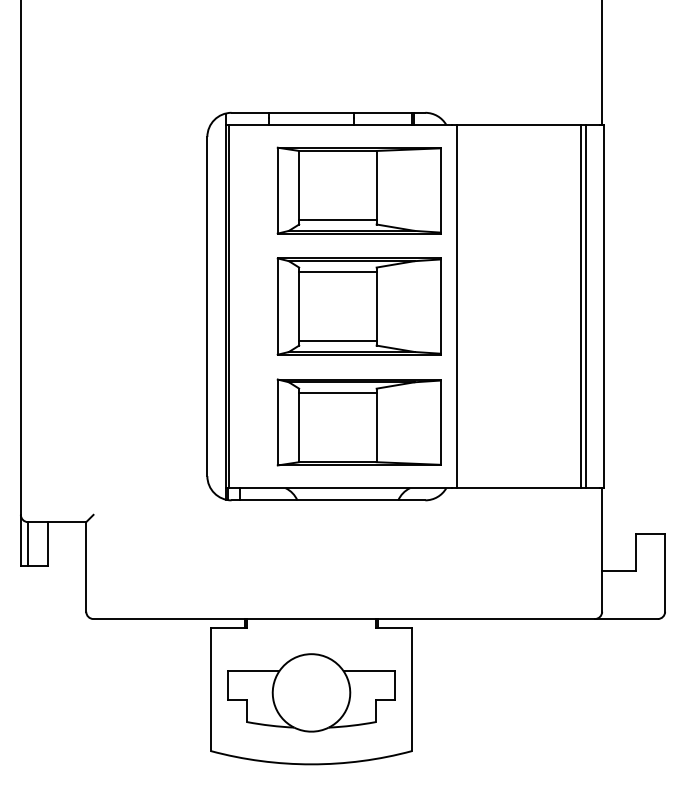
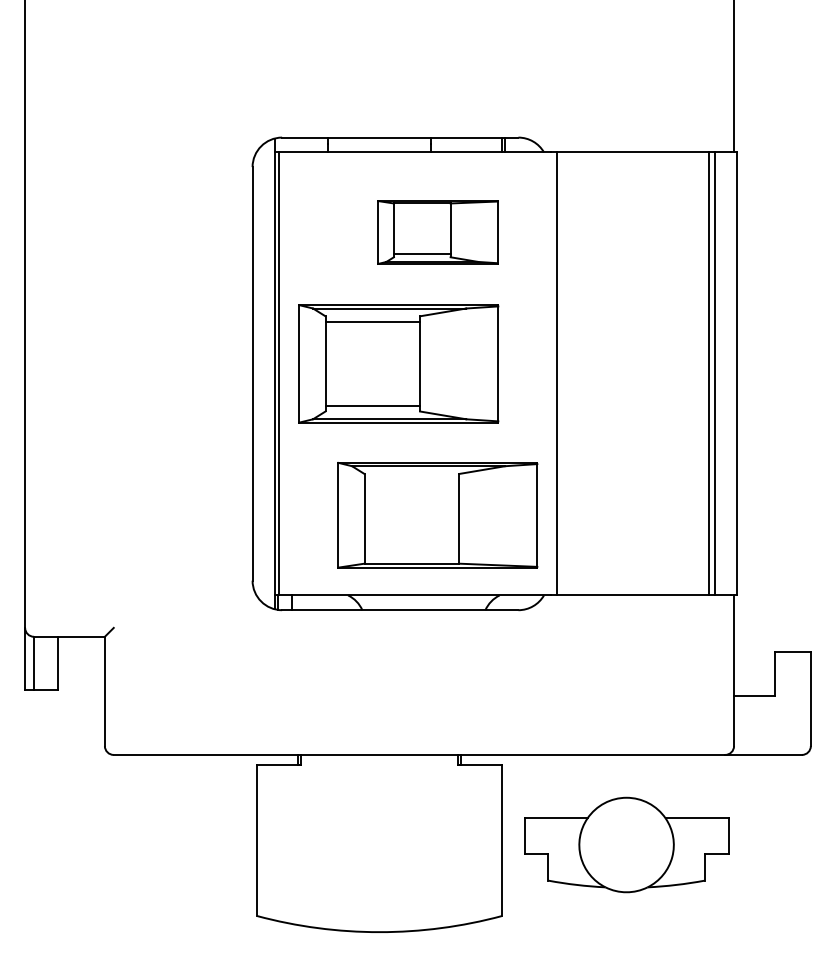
part: (358, 190) -> (437, 232), size x0.6
part: (358, 306) -> (398, 363), moved
line: (337, 393) -> (411, 479), removed
part: (311, 692) -> (626, 844), moved

